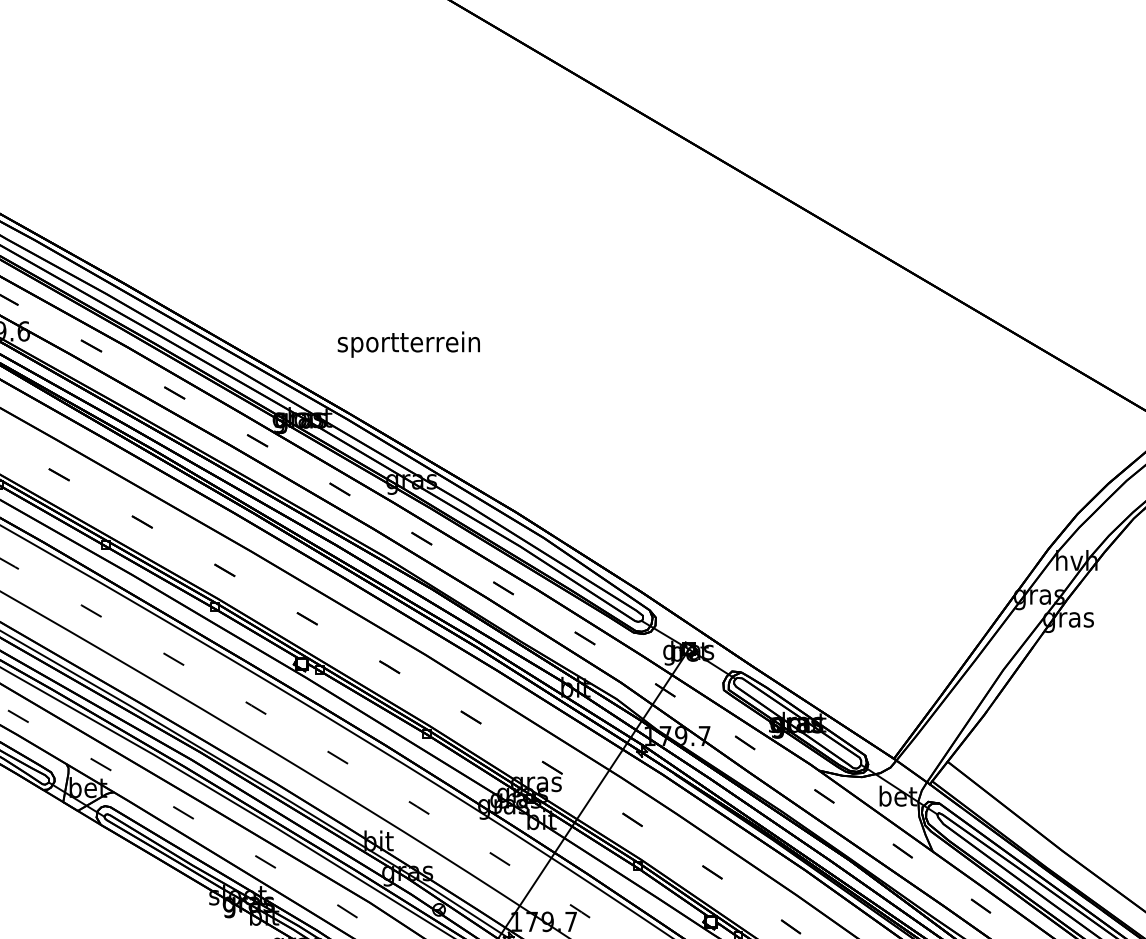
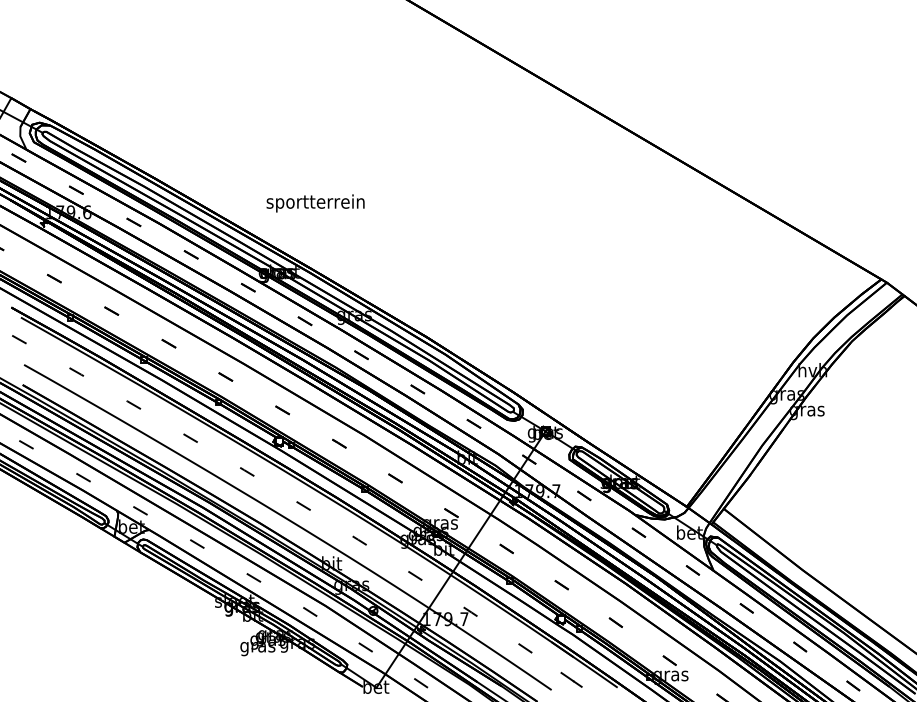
text: (408, 344) -> (315, 203), moved

